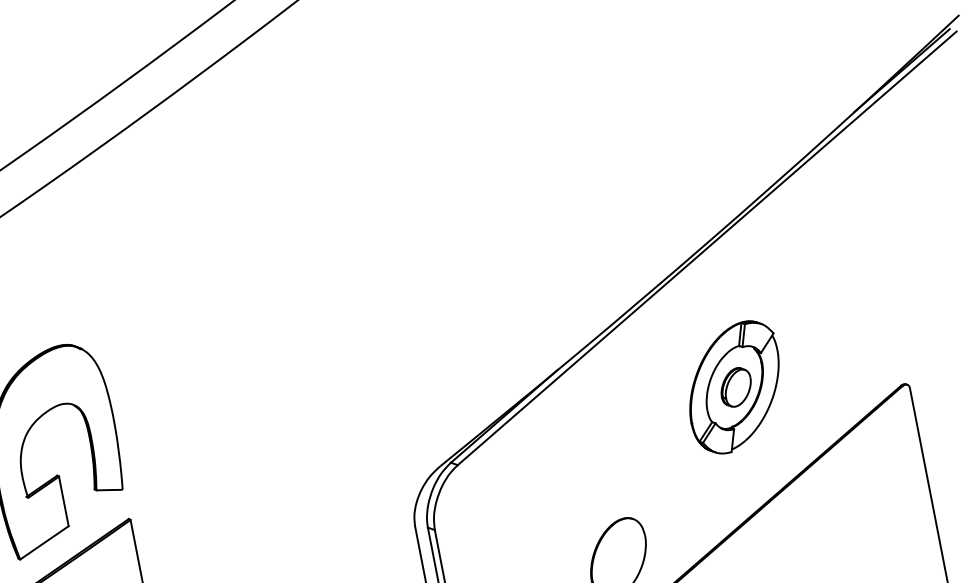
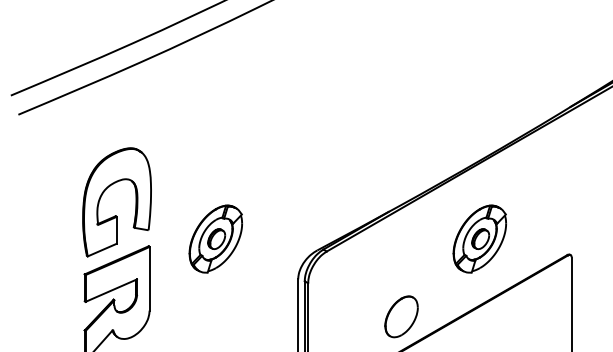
part: (248, 480) -> (215, 238), added

